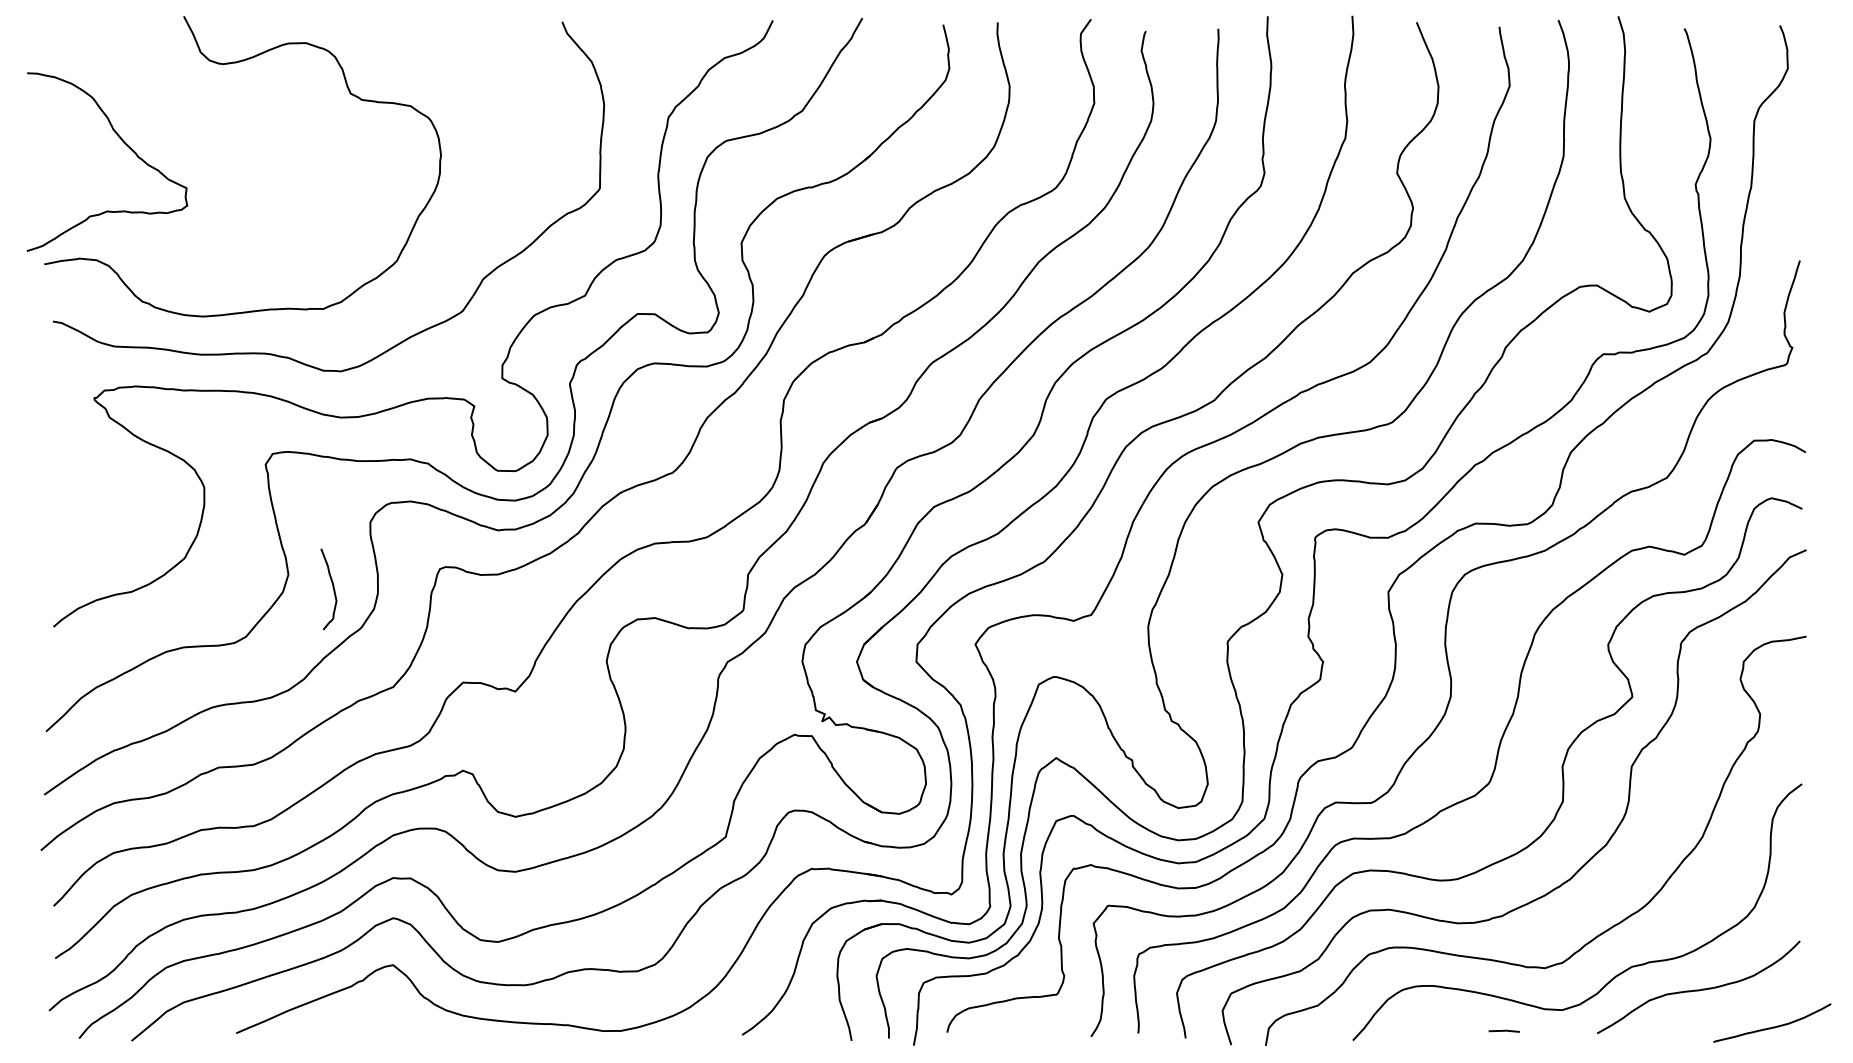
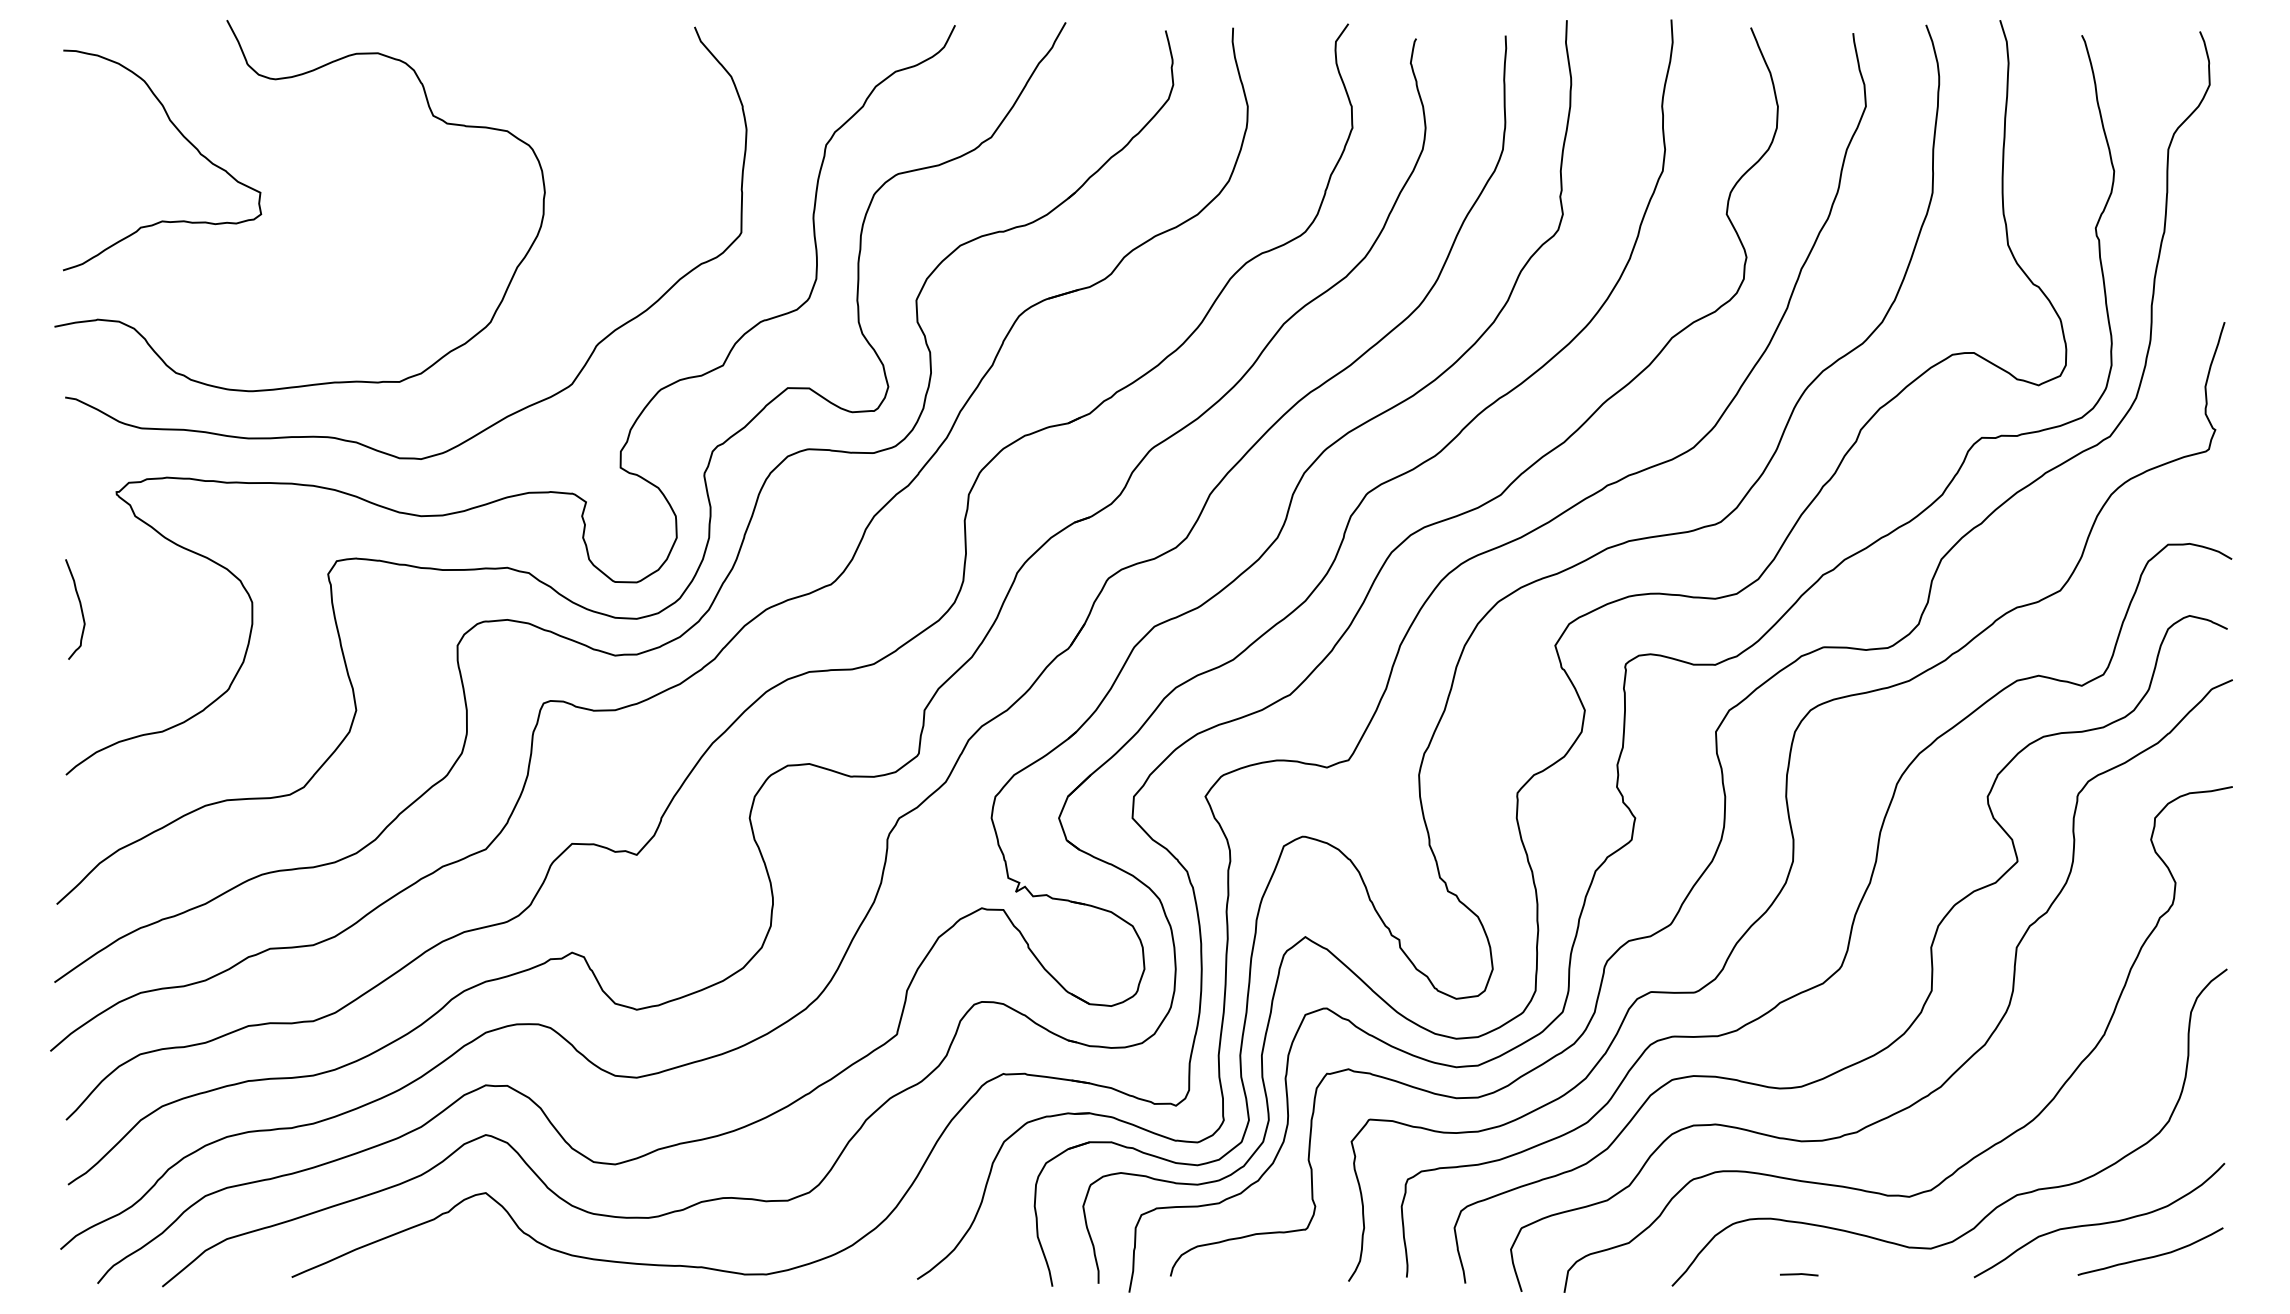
curve: (125, 144) -> (184, 138), moved
curve: (333, 589) -> (80, 609), moved
curve: (1772, 1027) -> (2150, 1256), moved
line: (1504, 1031) -> (1799, 1274), moved

